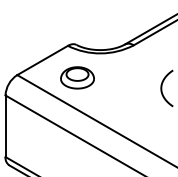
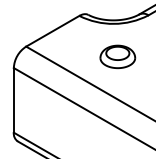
part: (77, 77) -> (117, 56), moved

